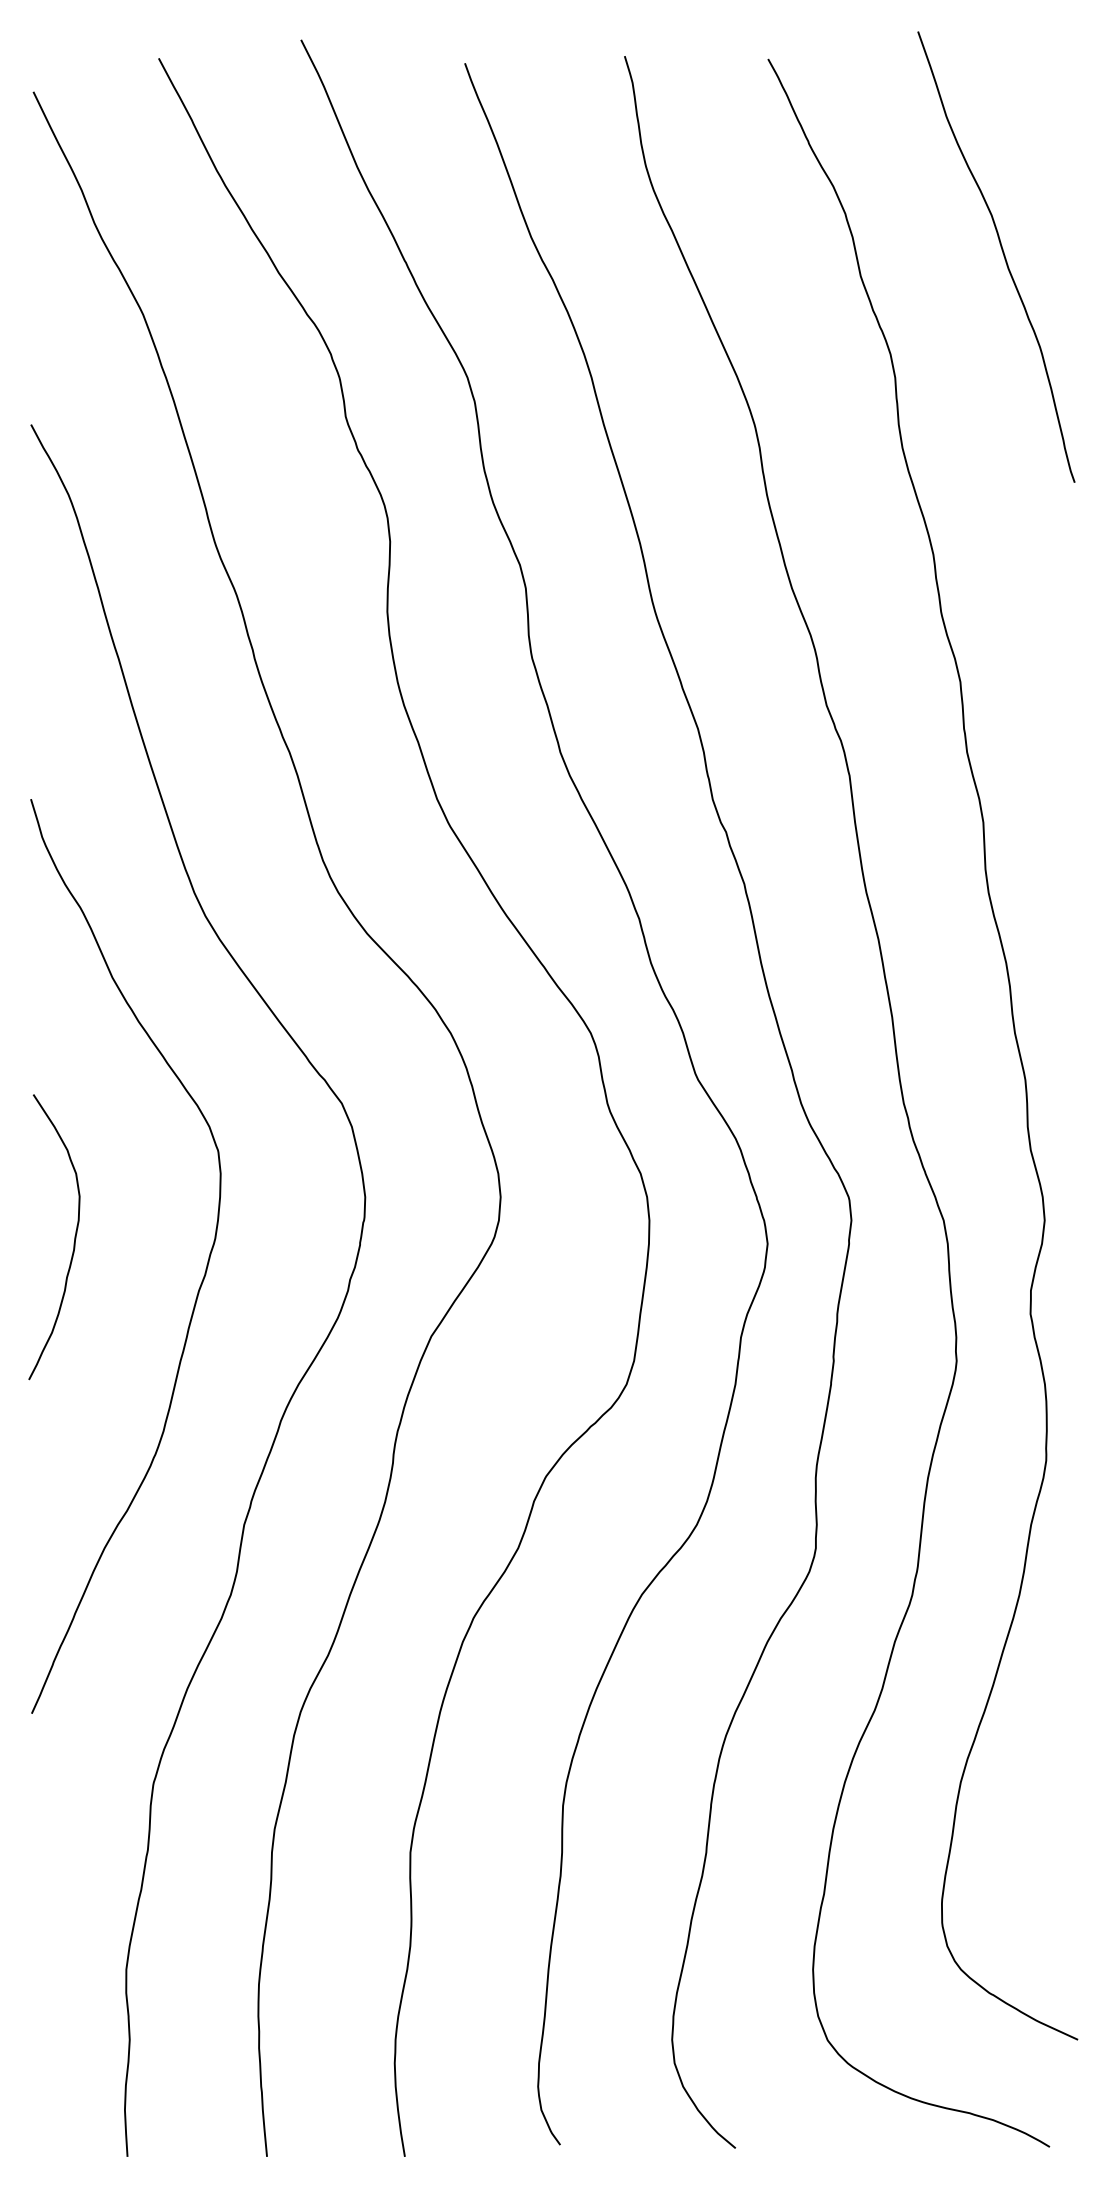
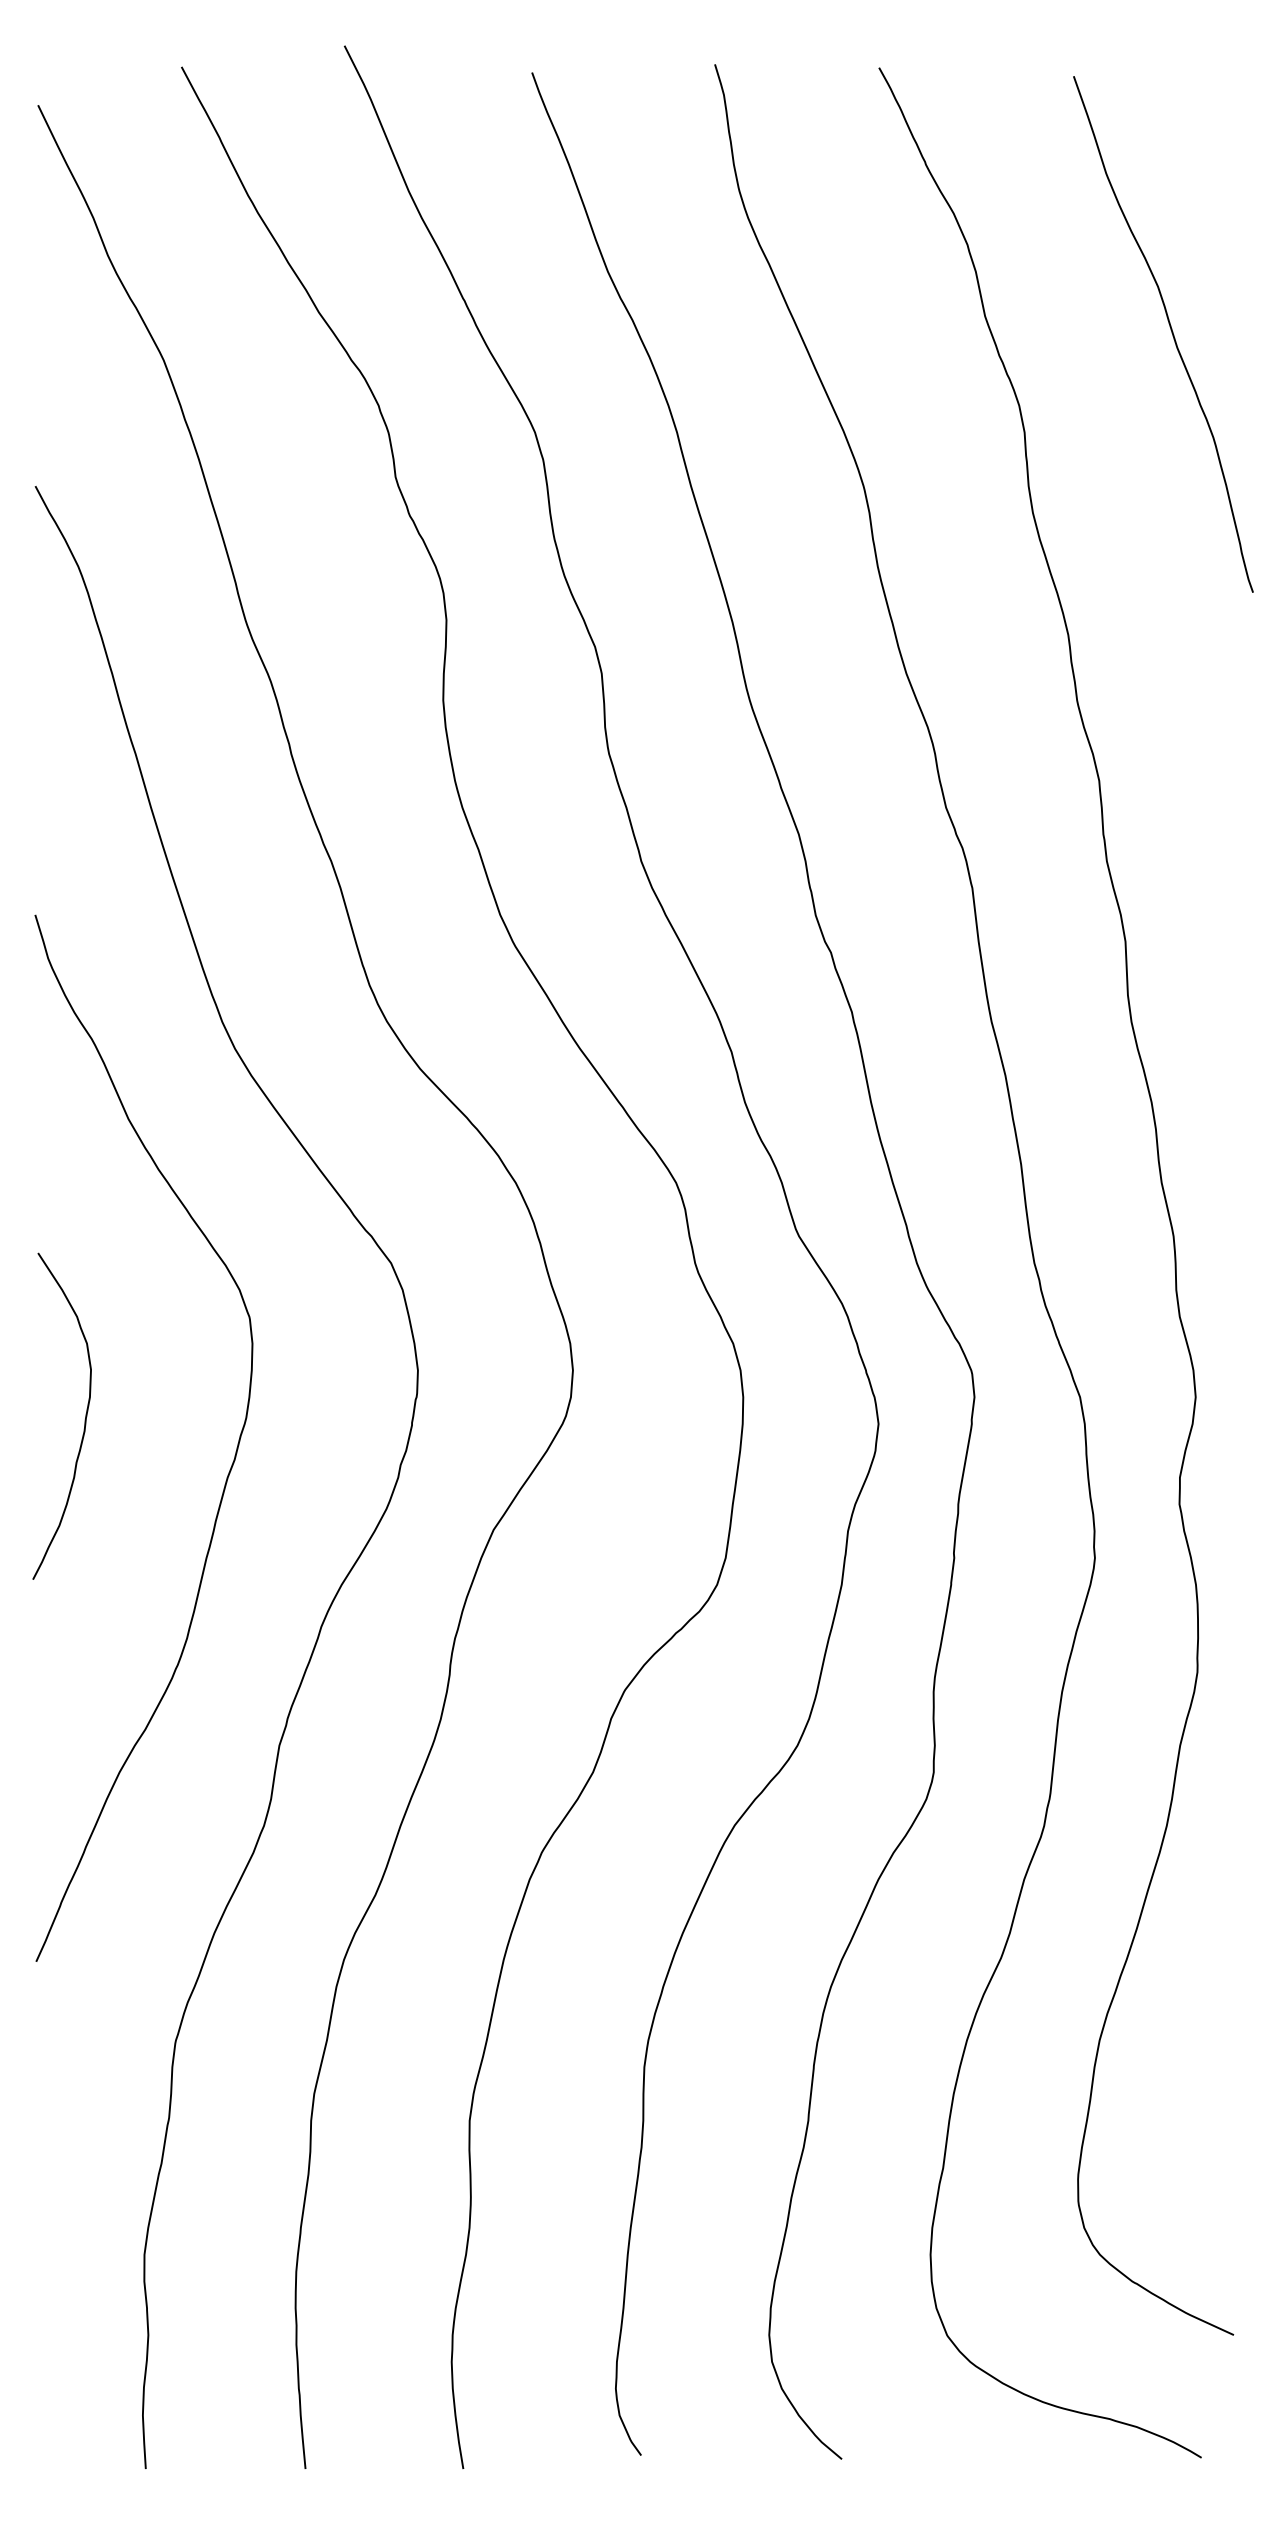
curve: (1002, 253) -> (1170, 330), moved

